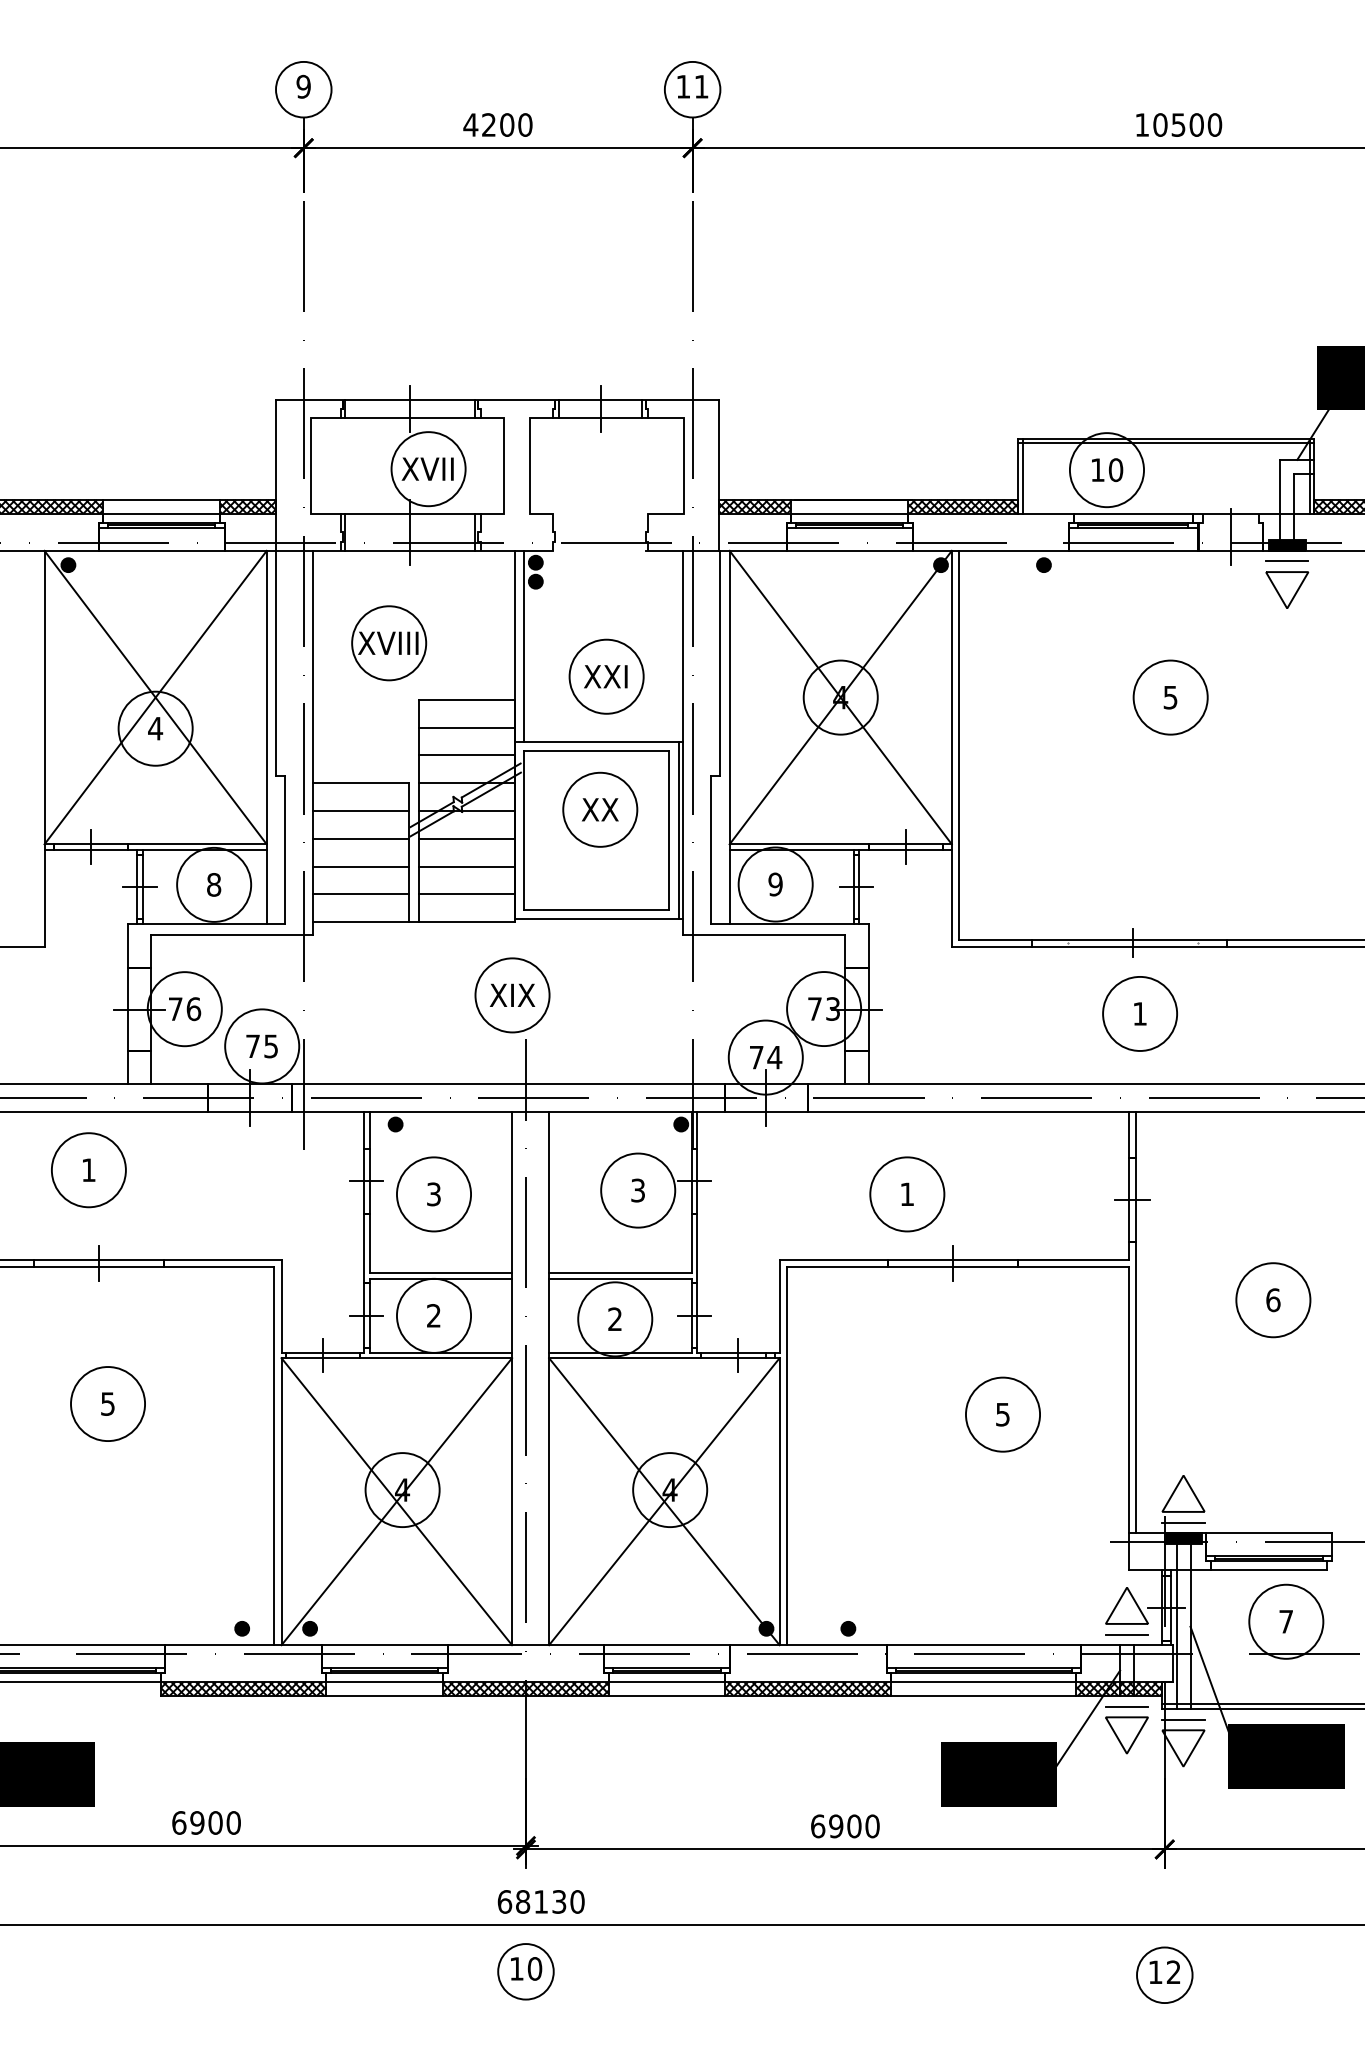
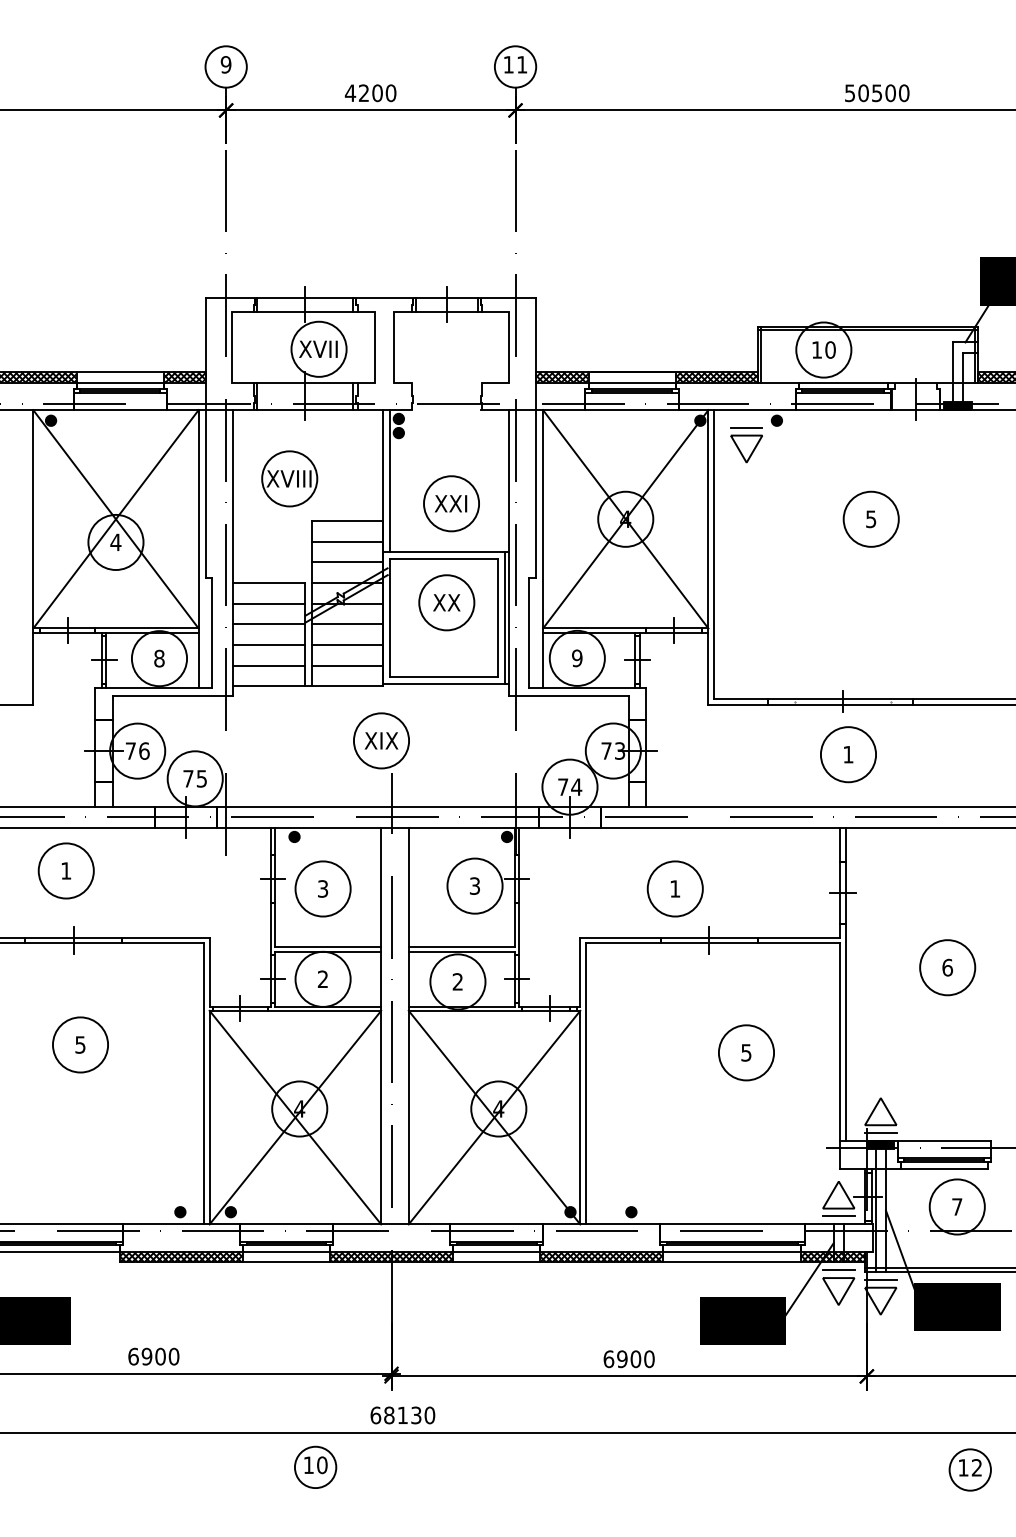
text: (1141, 124) -> (849, 92), 10500 -> 50500
part: (1287, 584) -> (746, 444), moved
part: (525, 1971) -> (315, 1467), moved
part: (1164, 1974) -> (970, 1469), moved

